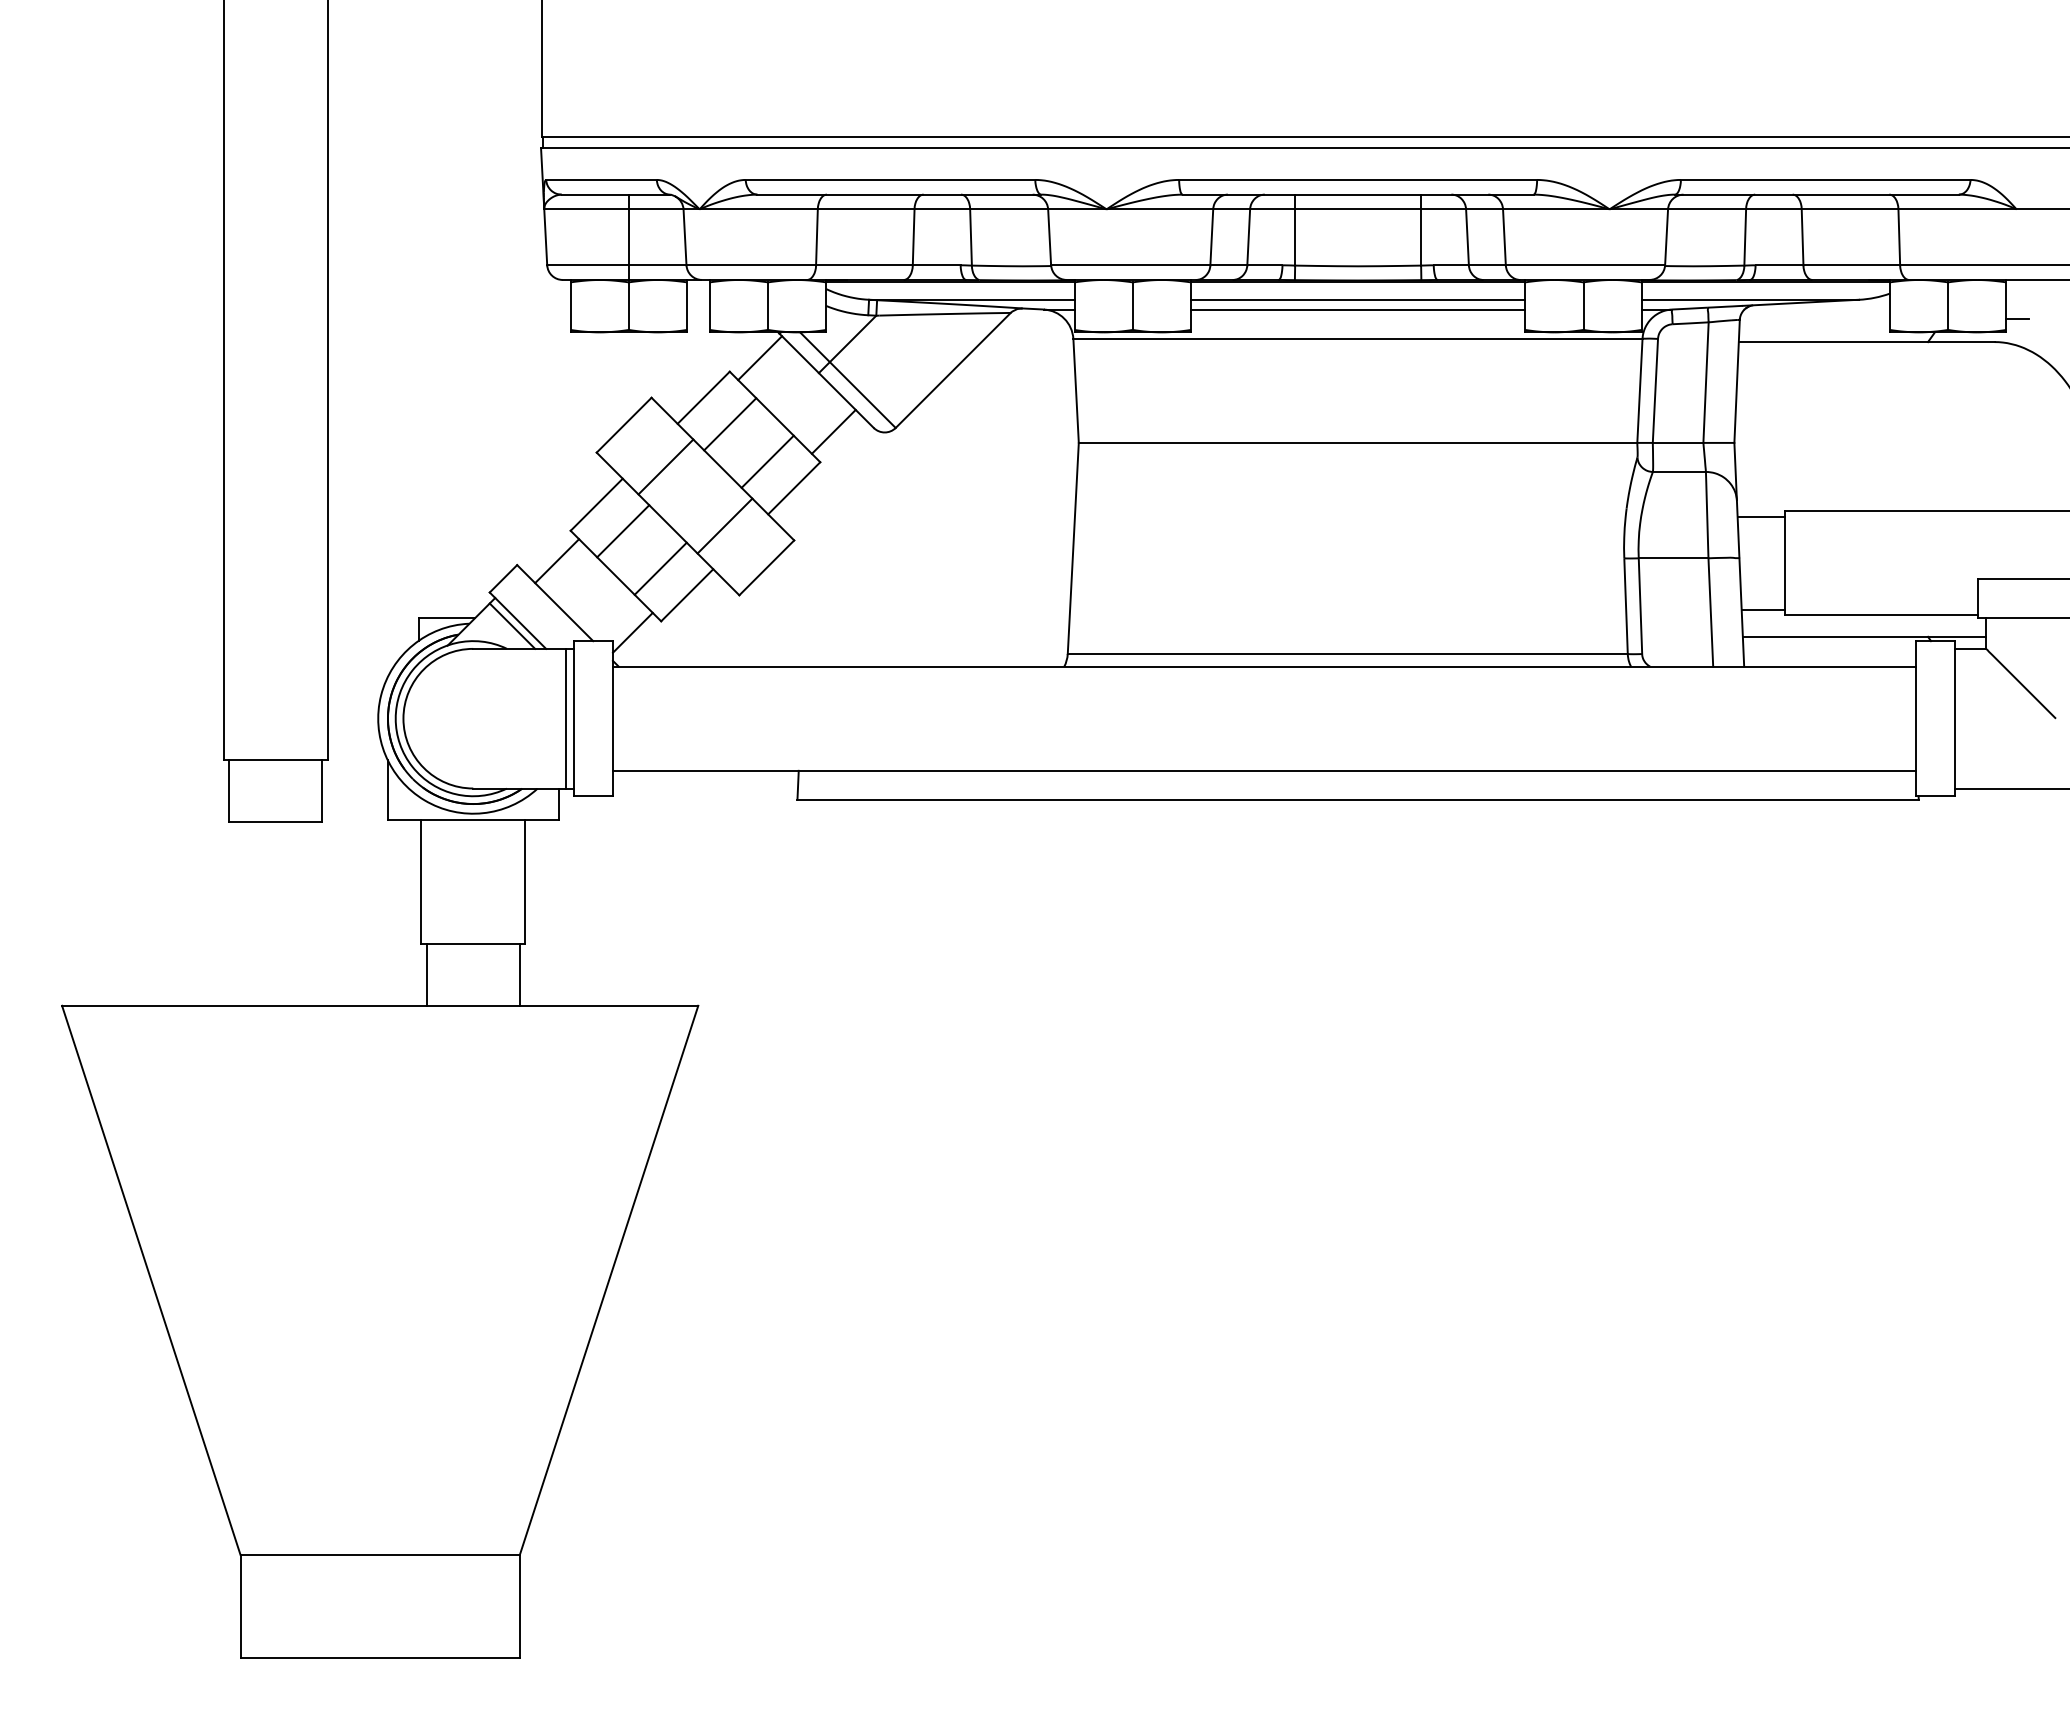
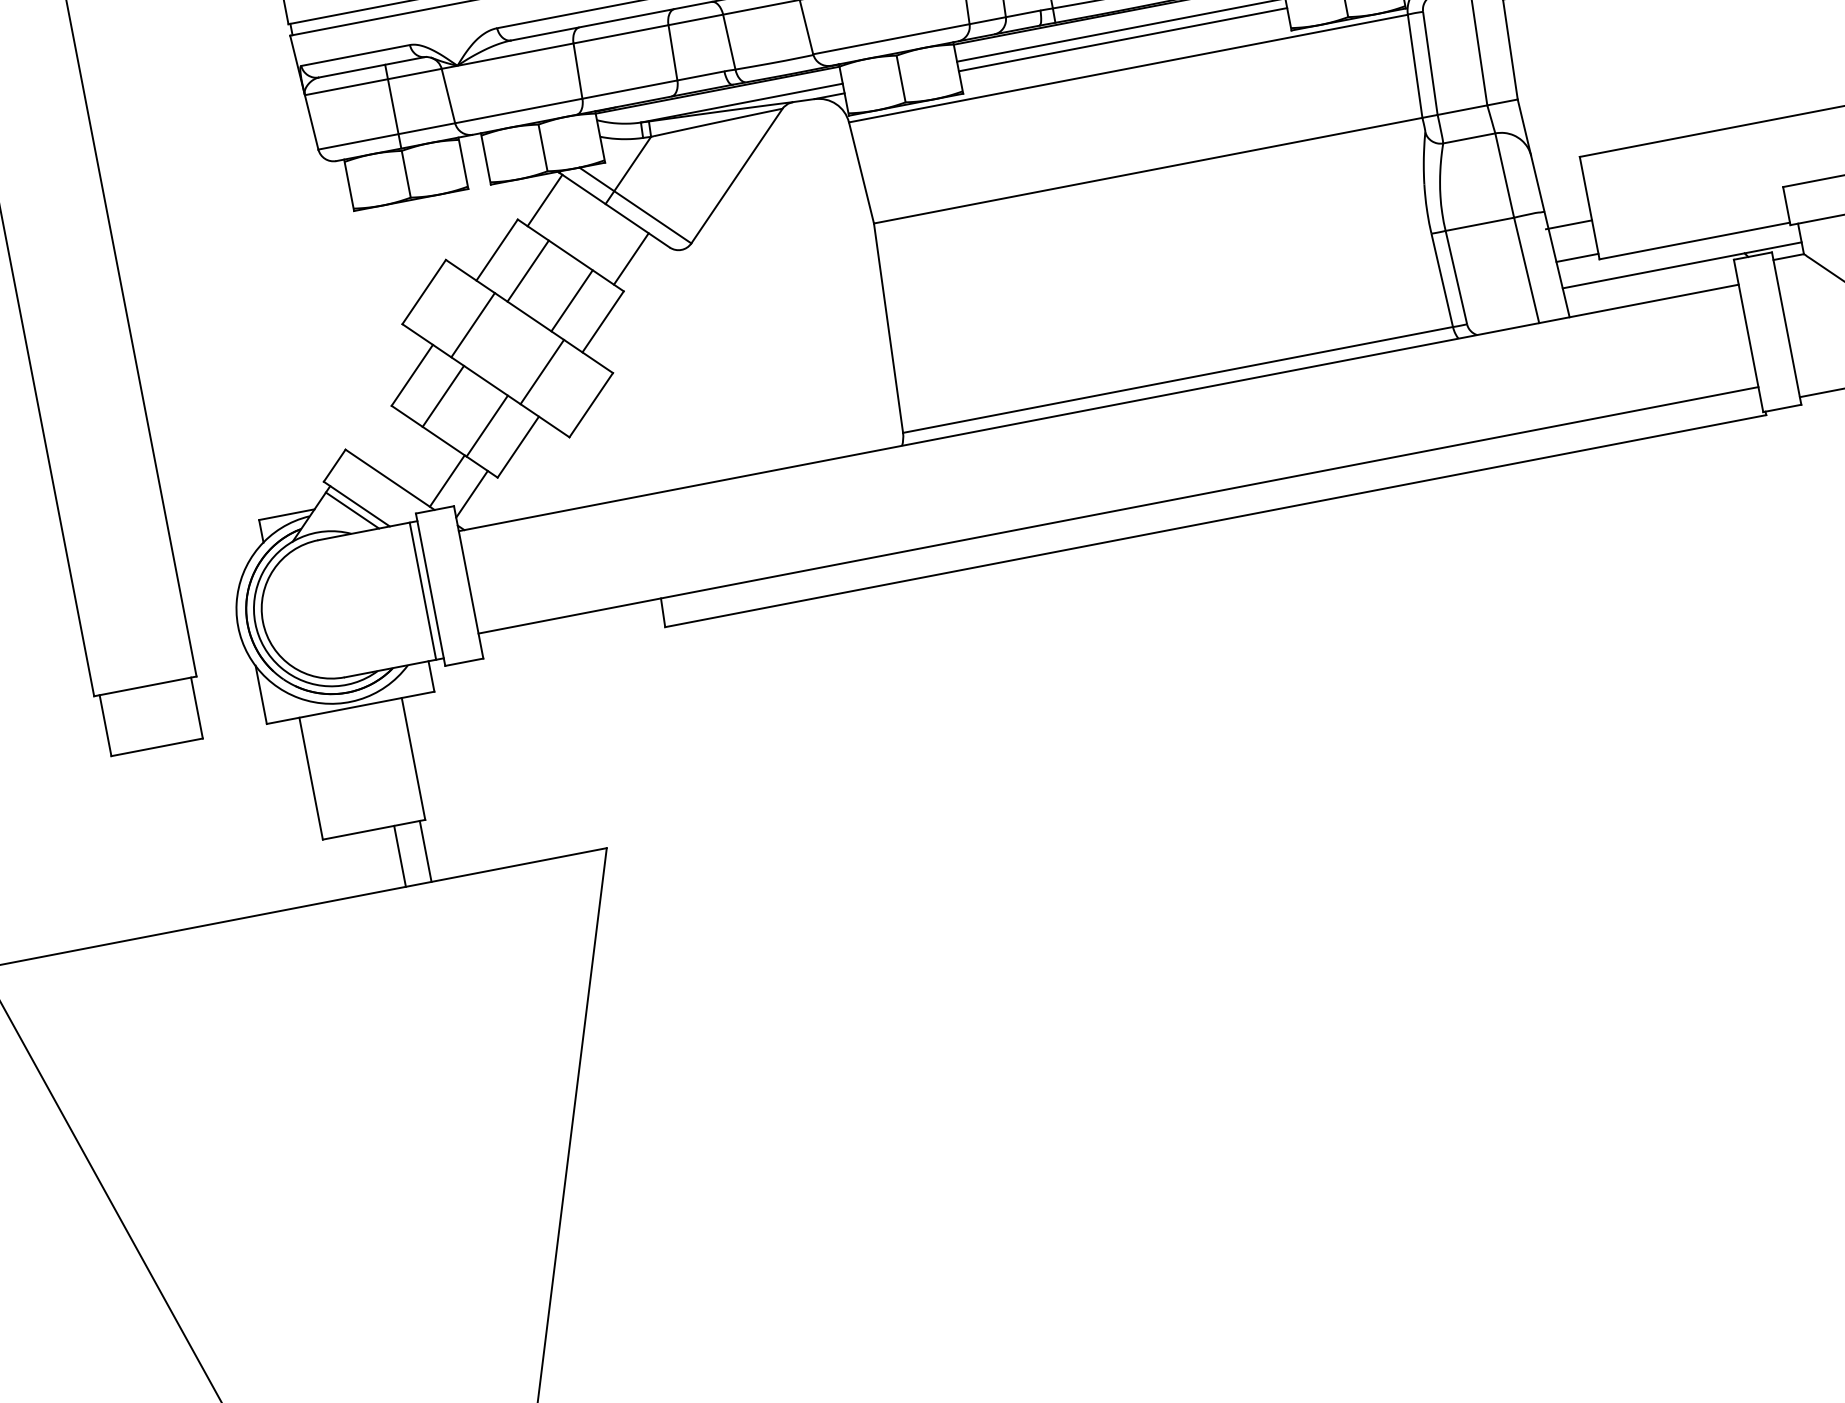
line: (1760, 516) -> (1568, 224), moved
line: (557, 561) -> (447, 481), moved
line: (426, 974) -> (399, 856), moved

